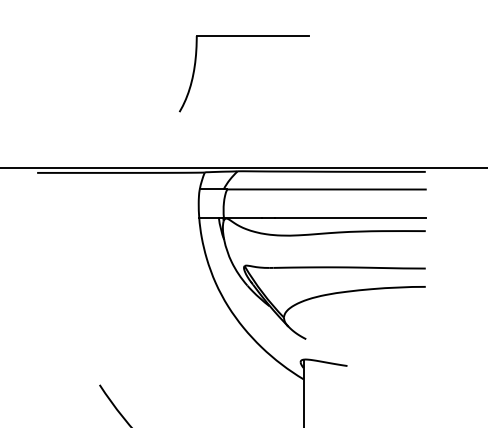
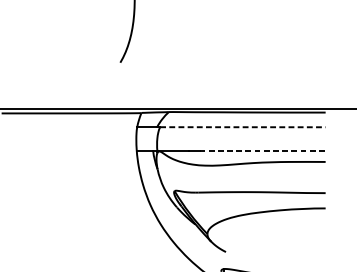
line: (327, 189) -> (243, 127), solid -> dashed
line: (350, 217) -> (262, 150), solid -> dashed

